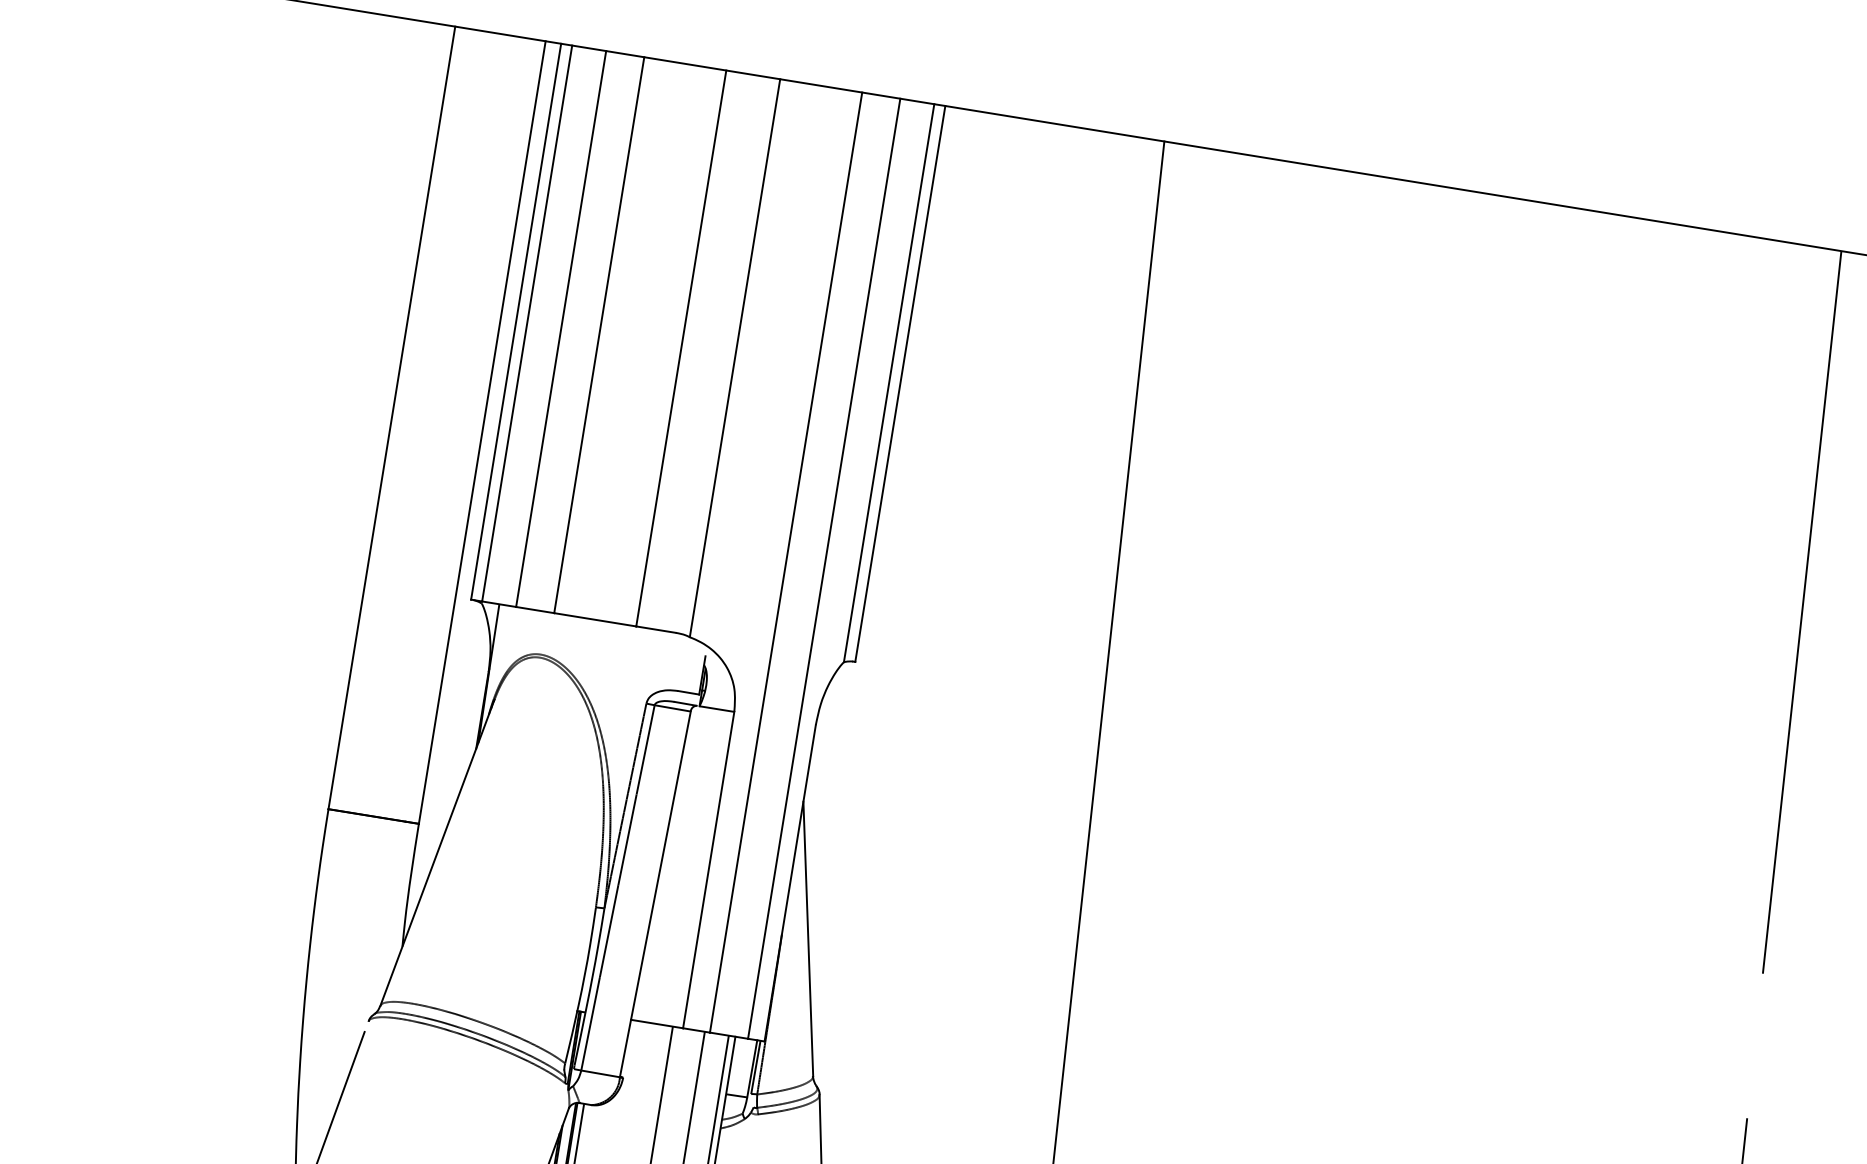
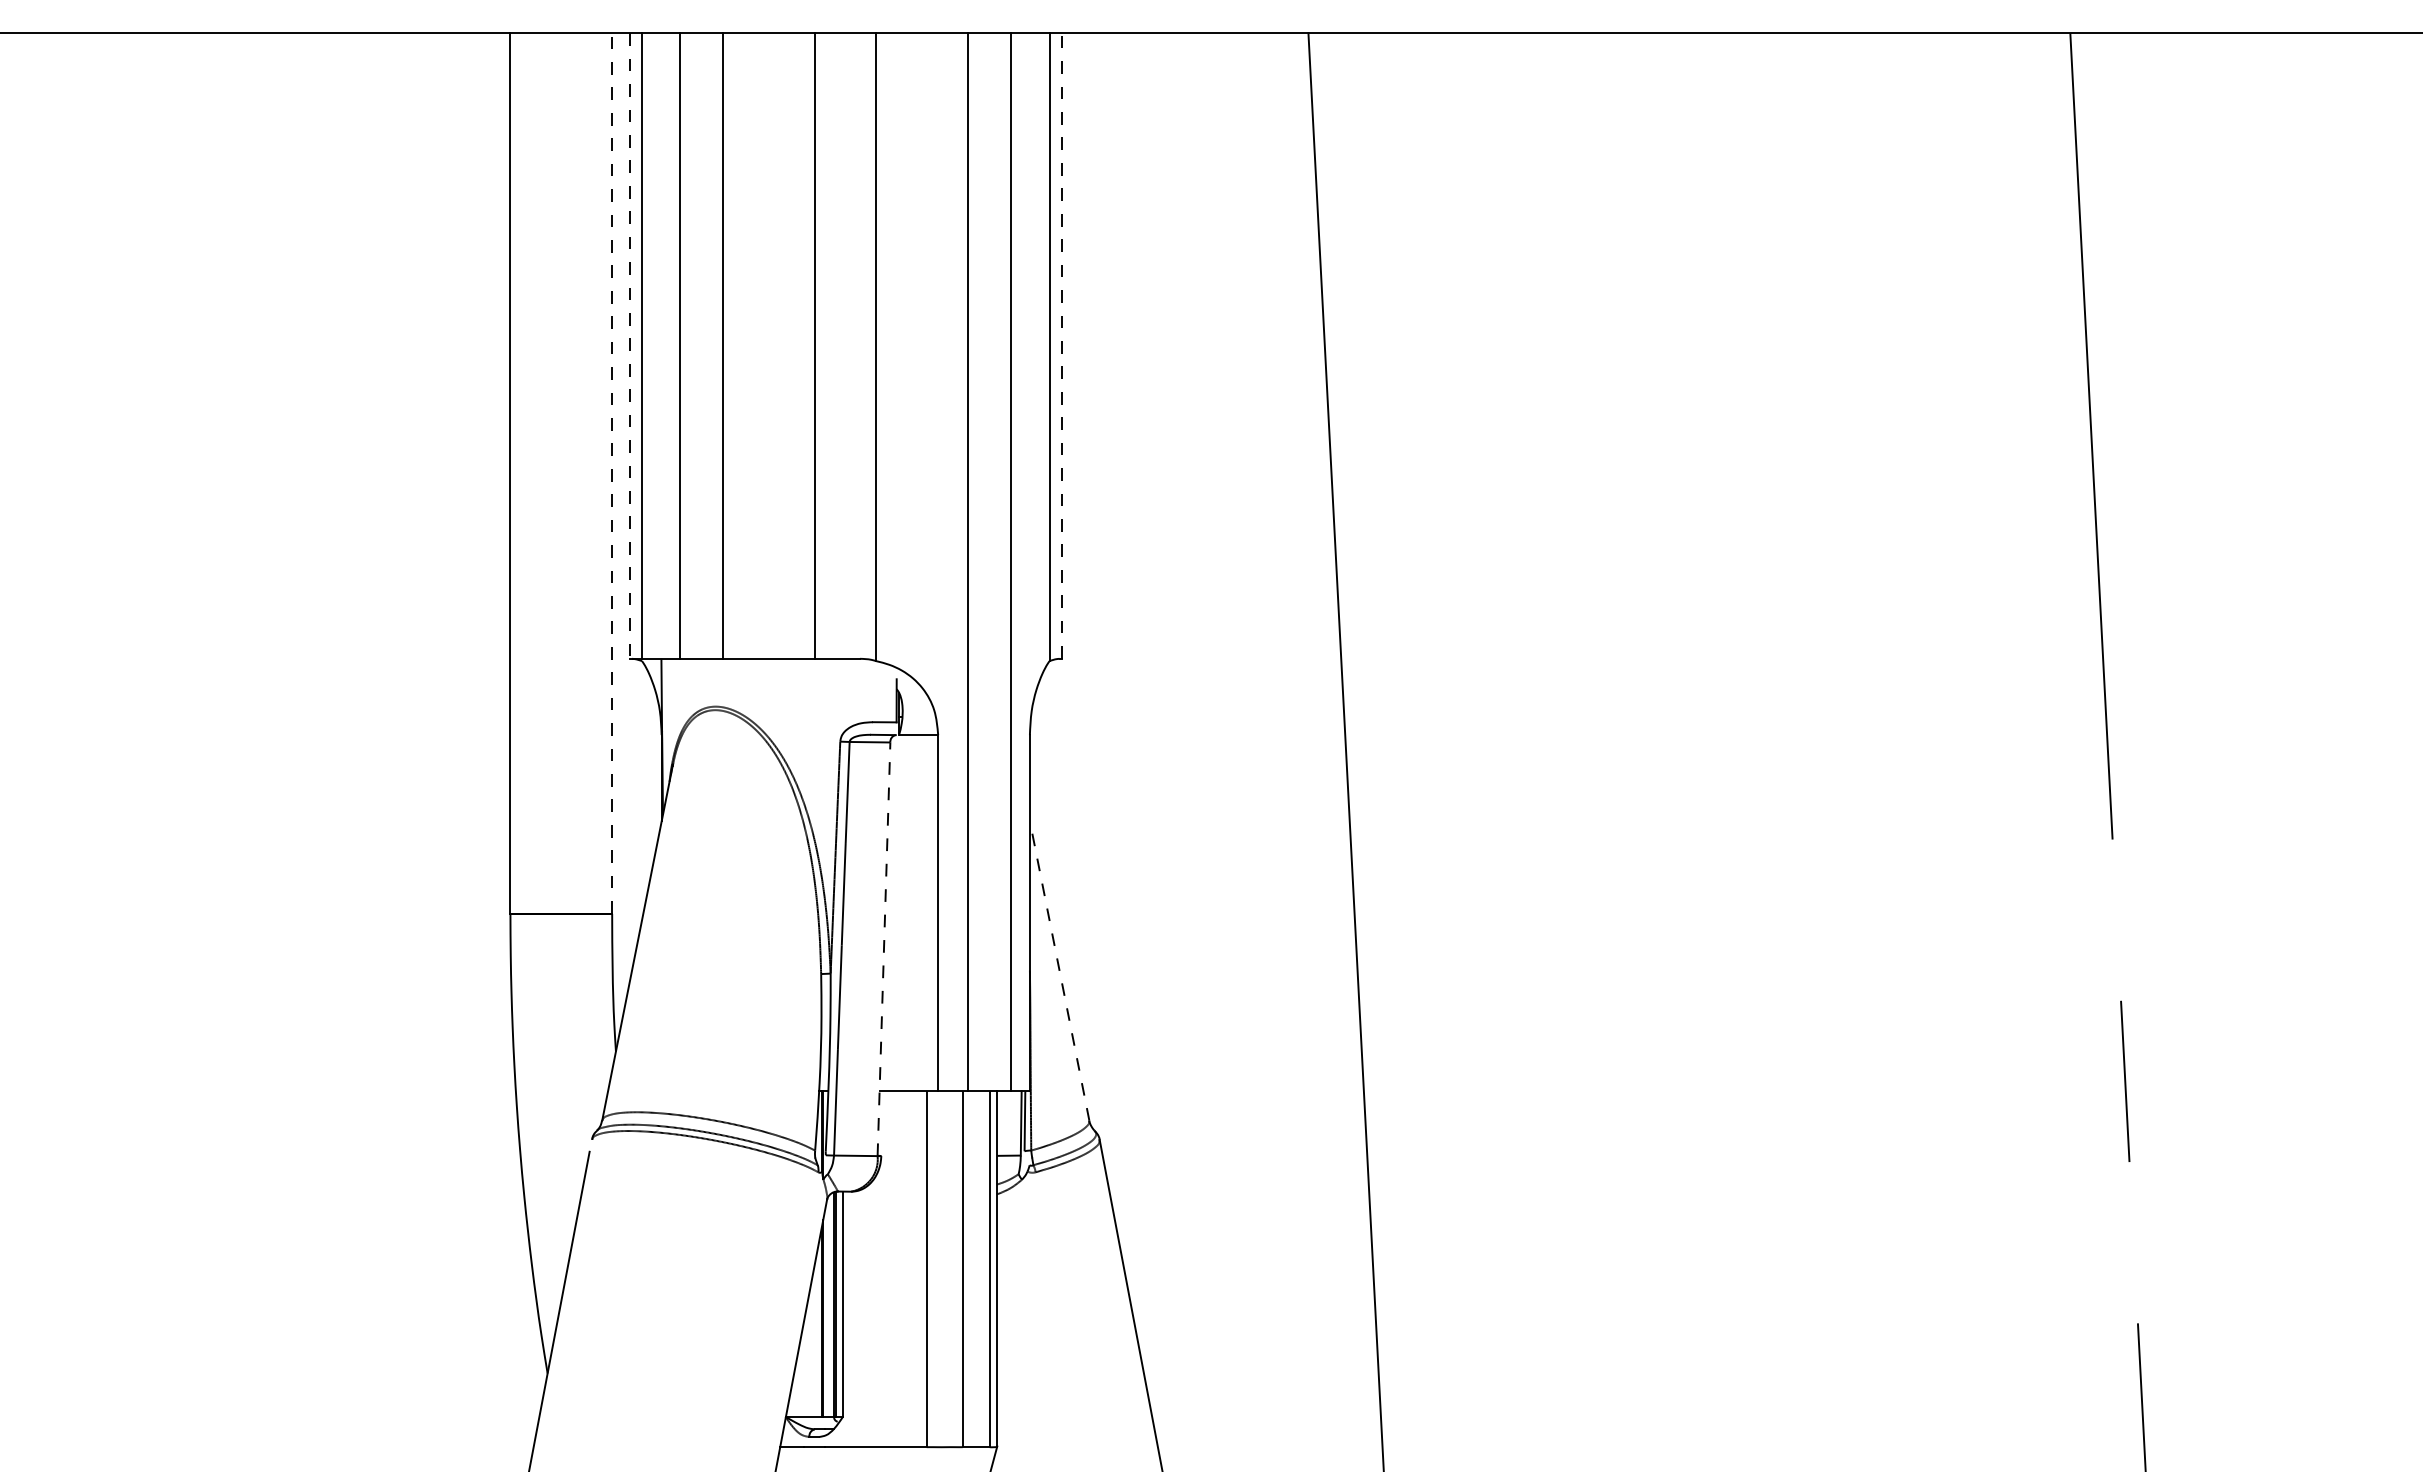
line: (515, 322) -> (629, 346), solid -> dashed
line: (899, 384) -> (1061, 346), solid -> dashed
line: (482, 432) -> (612, 473), solid -> dashed
line: (654, 894) -> (883, 949), solid -> dashed
line: (808, 938) -> (1059, 970), solid -> dashed

